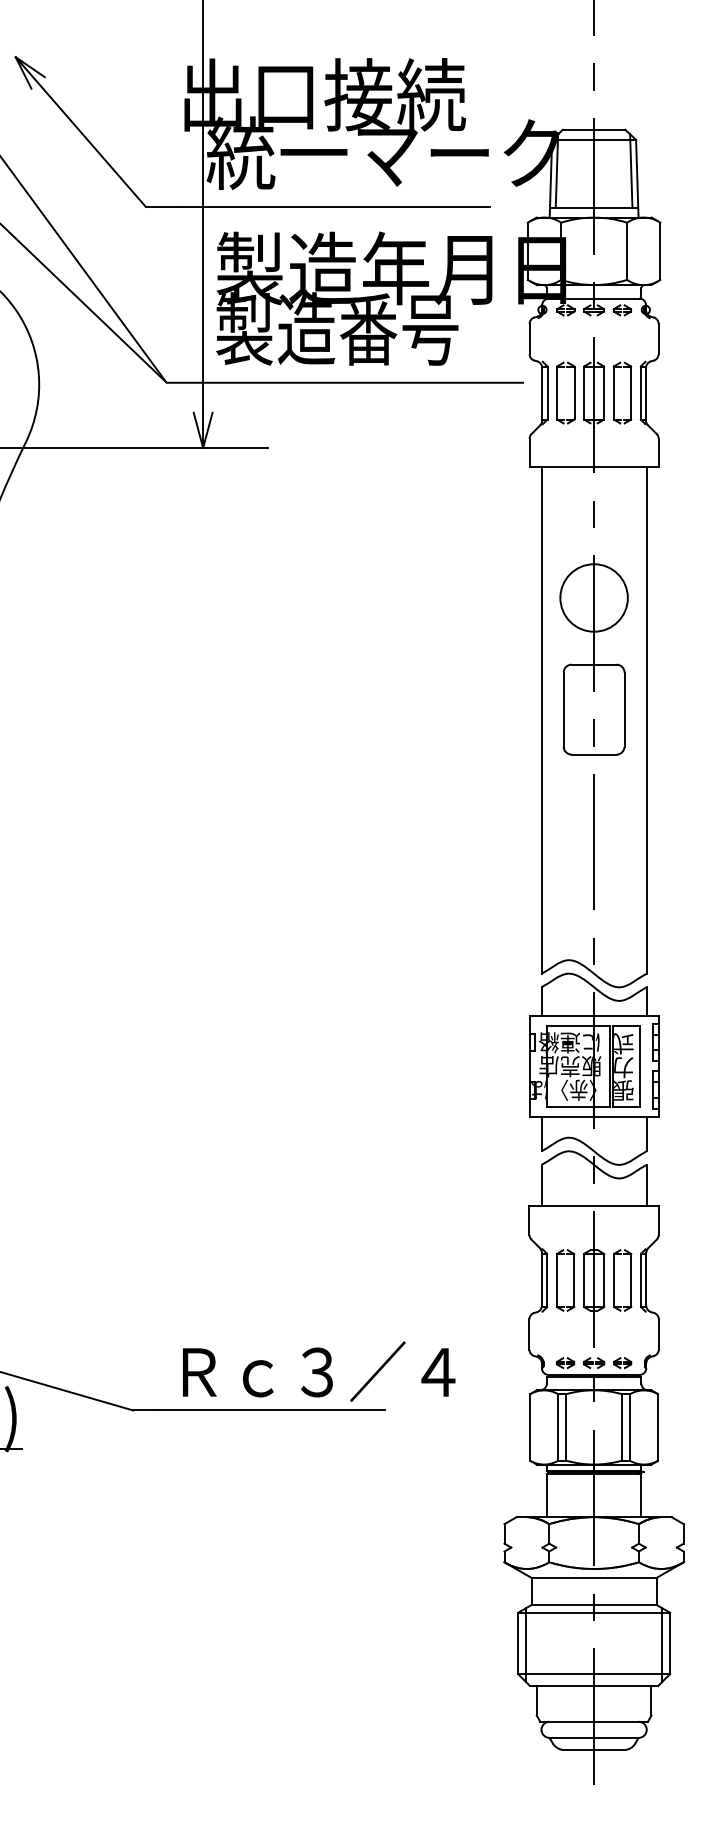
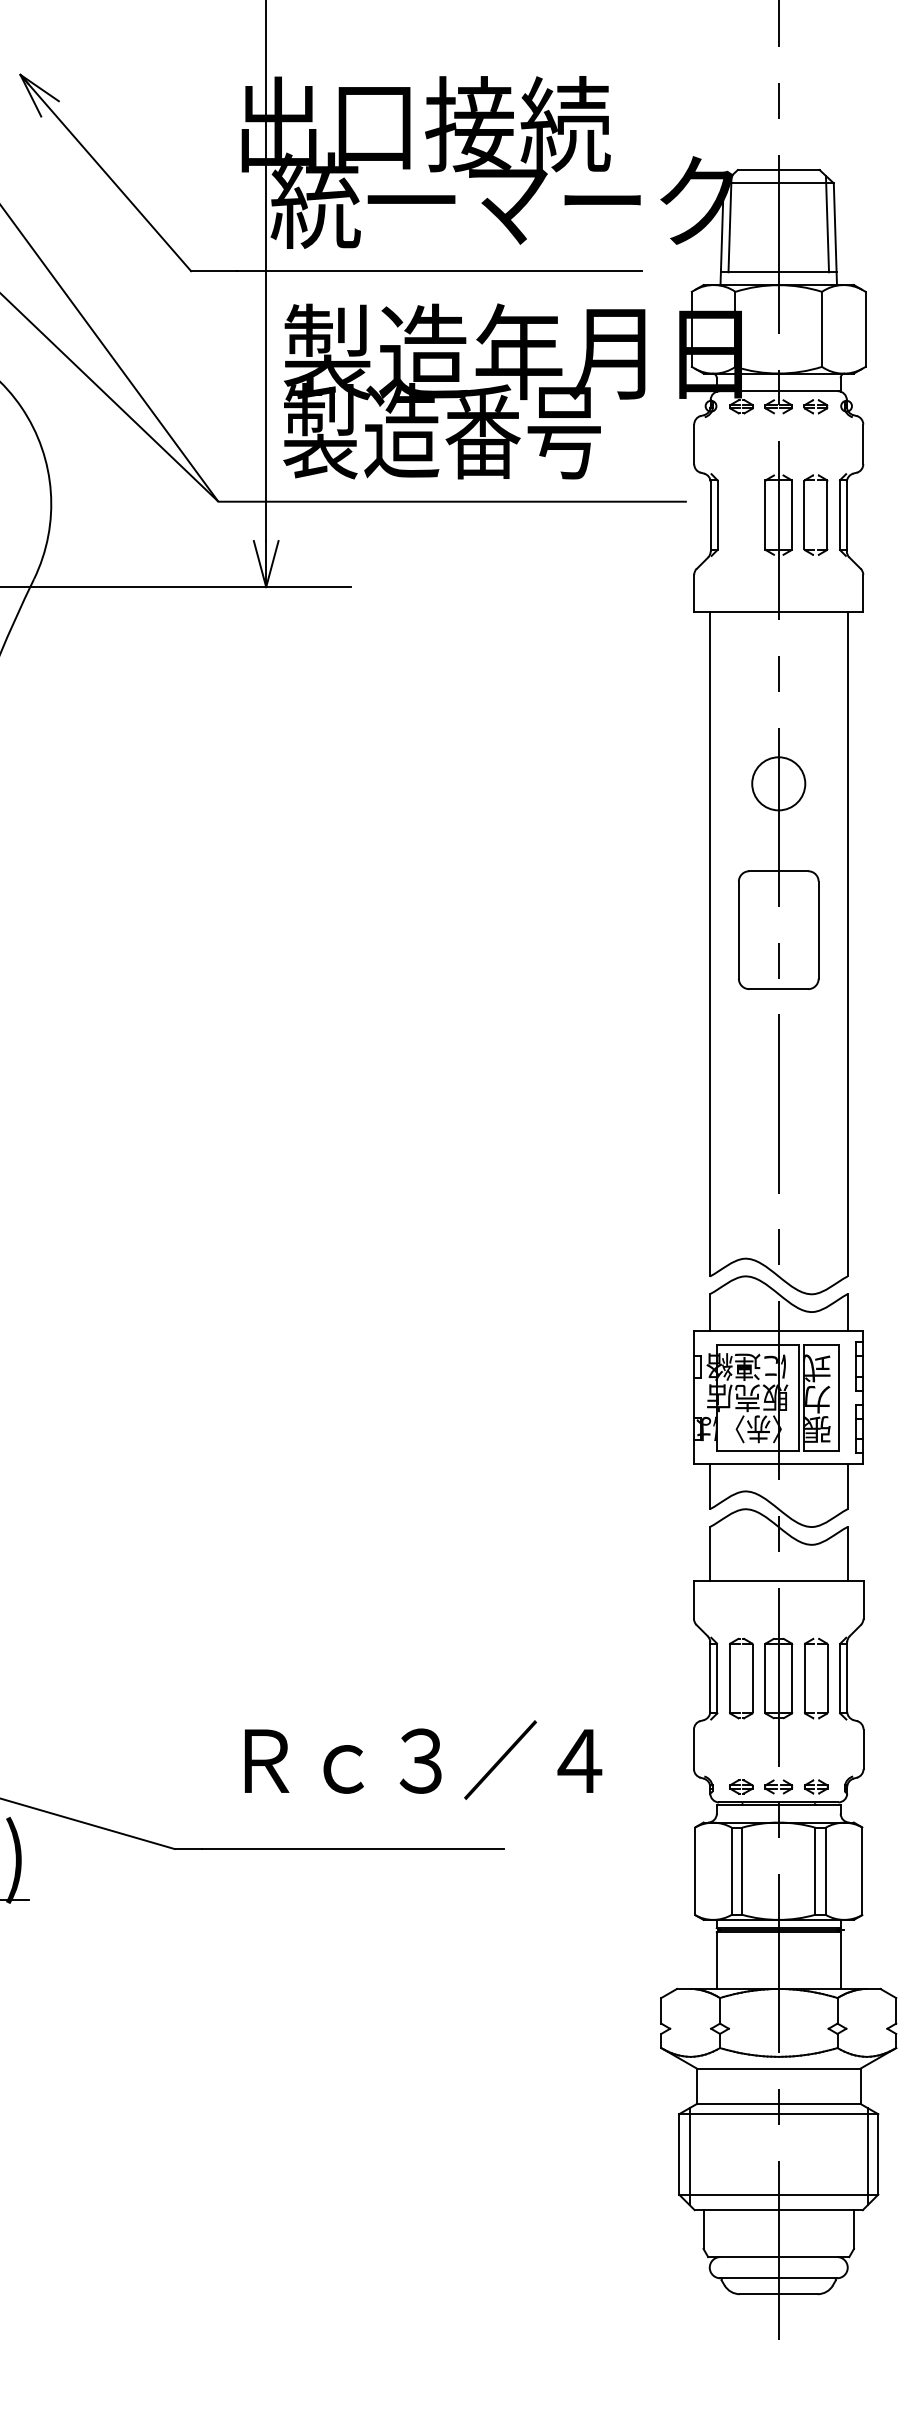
part: (557, 392) -> (730, 514), removed
circle: (593, 597) -> (777, 783), size x0.6
text: (319, 1371) -> (423, 1759), moved

